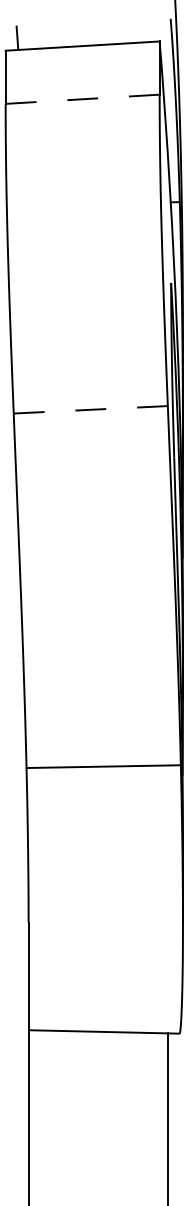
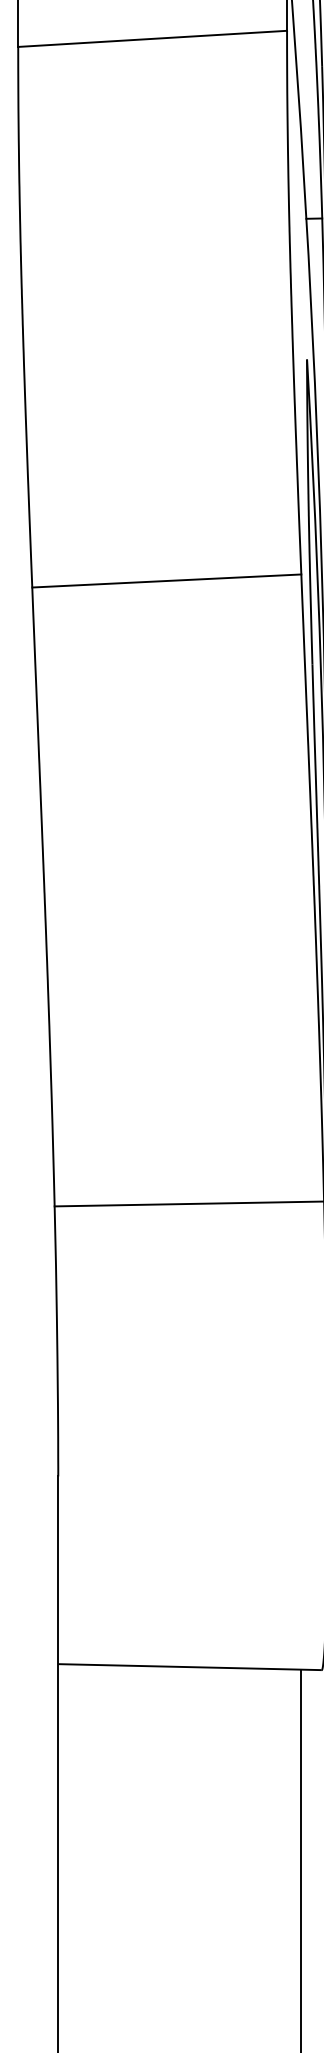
line: (83, 99) -> (154, 39), dashed -> solid
line: (91, 409) -> (168, 580), dashed -> solid

